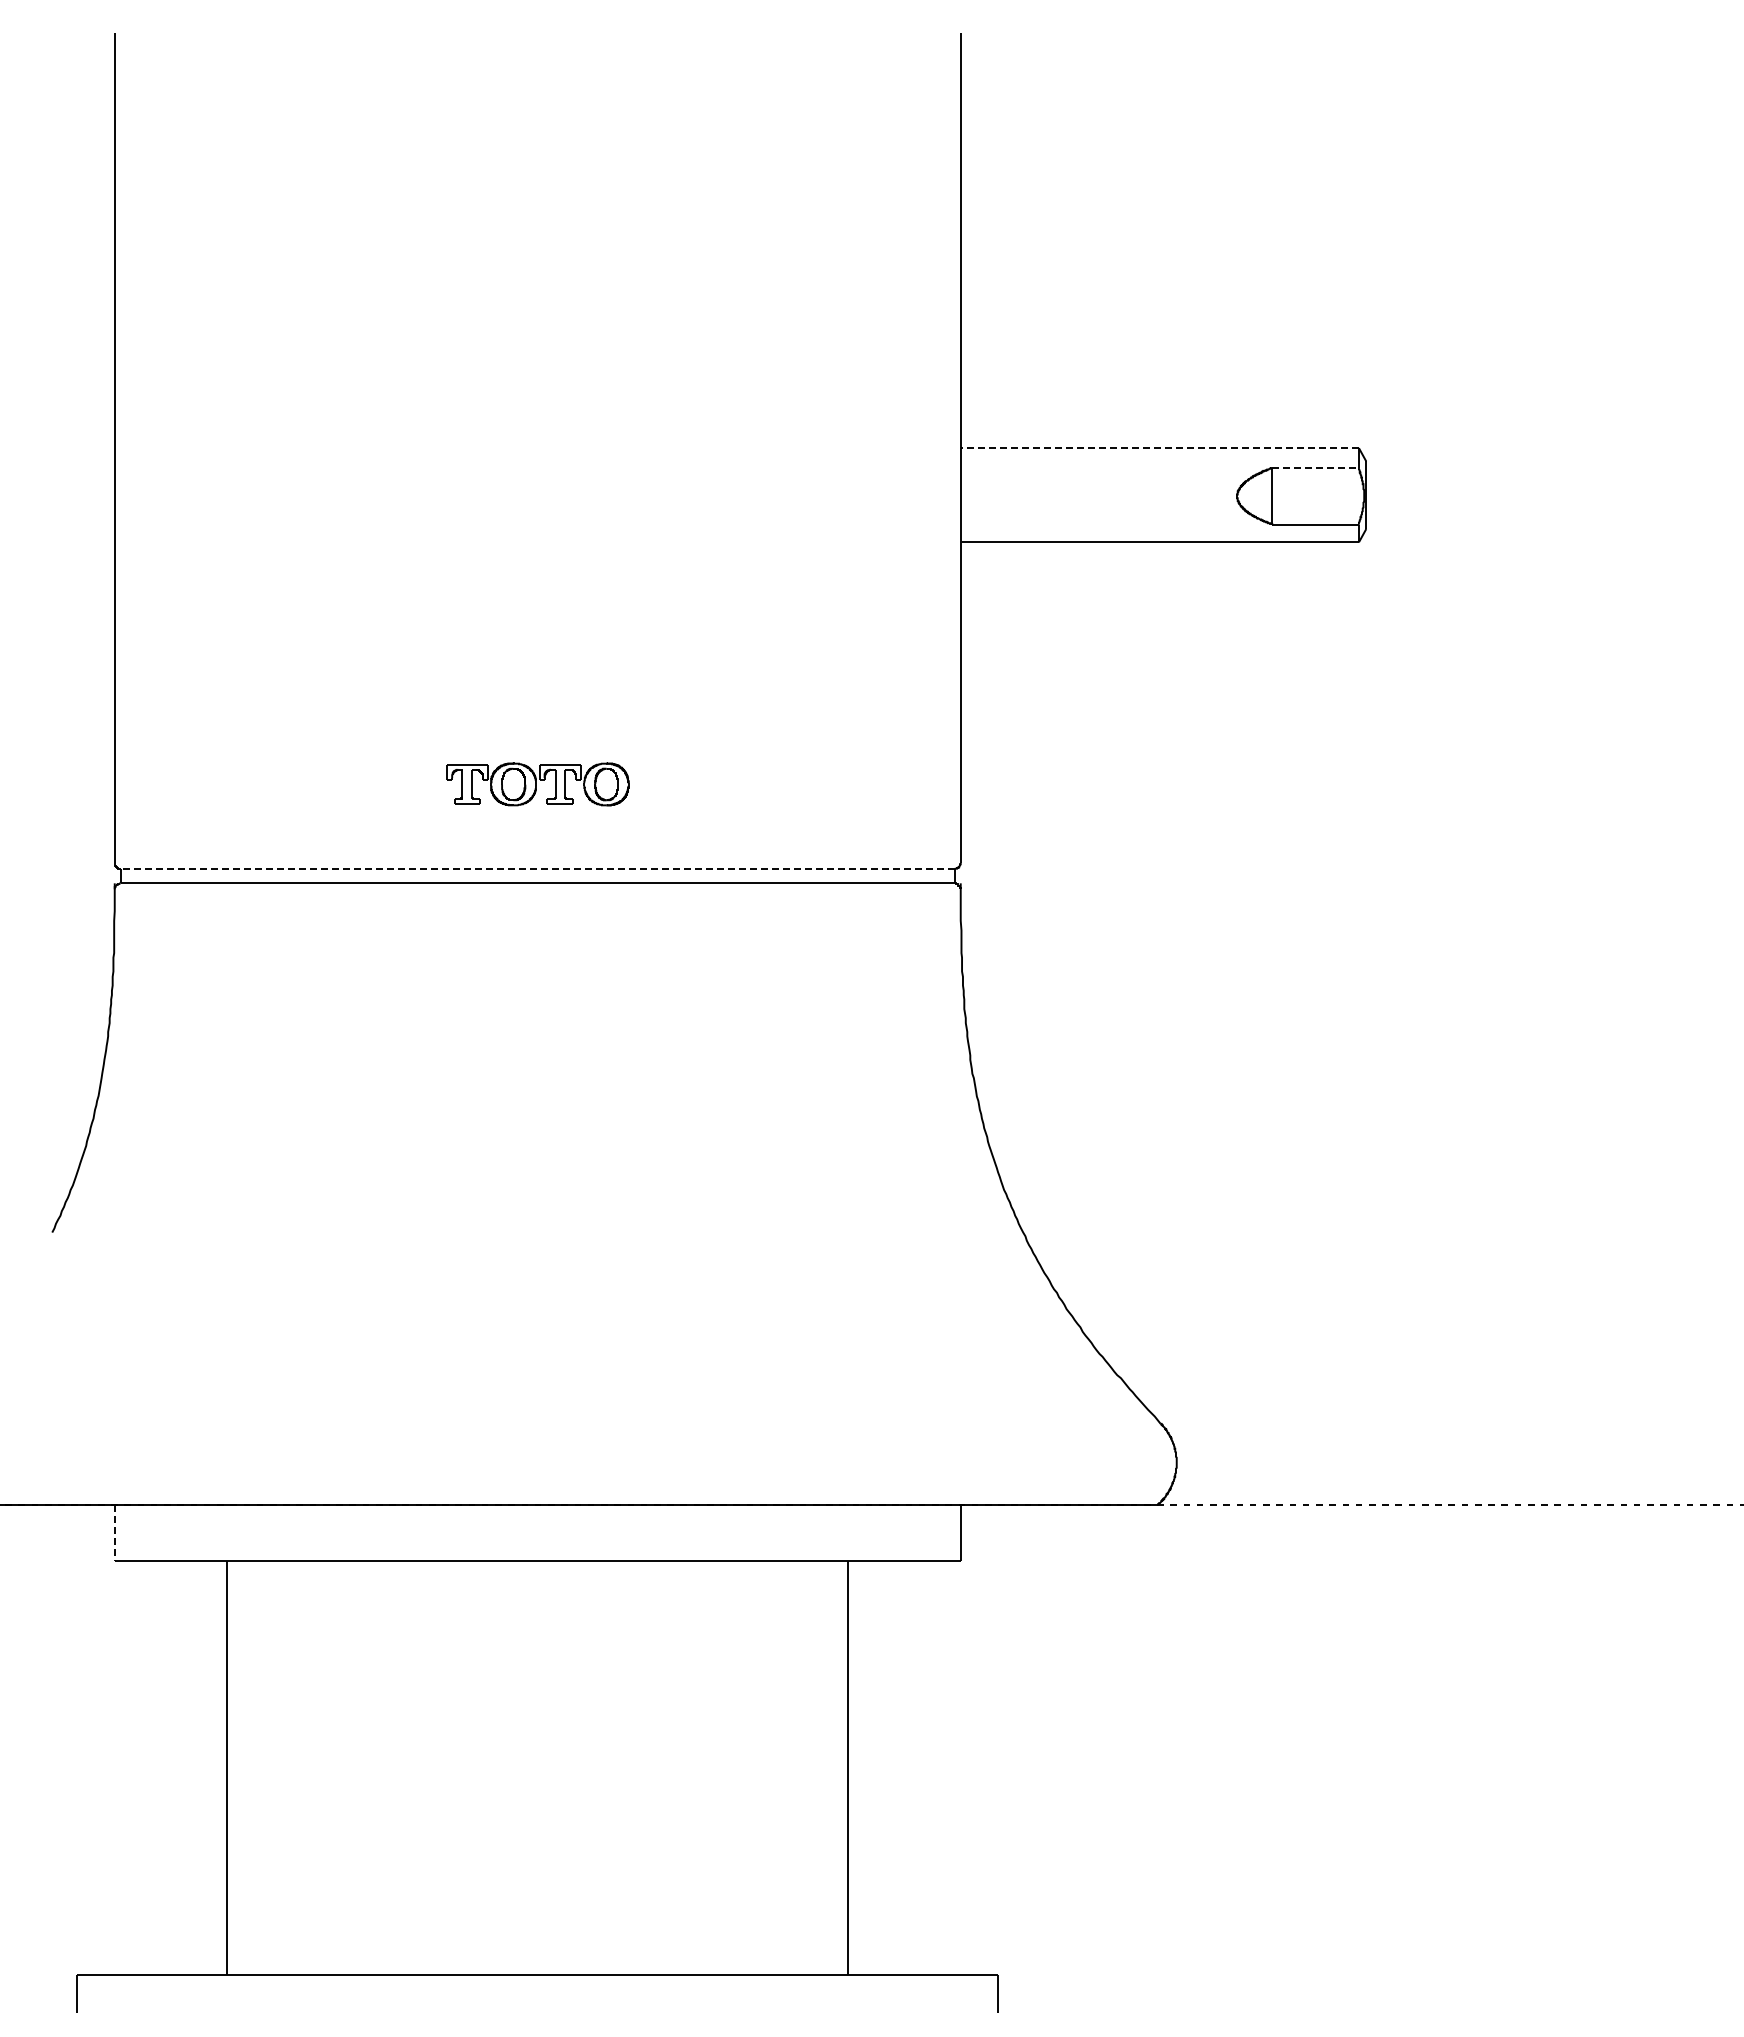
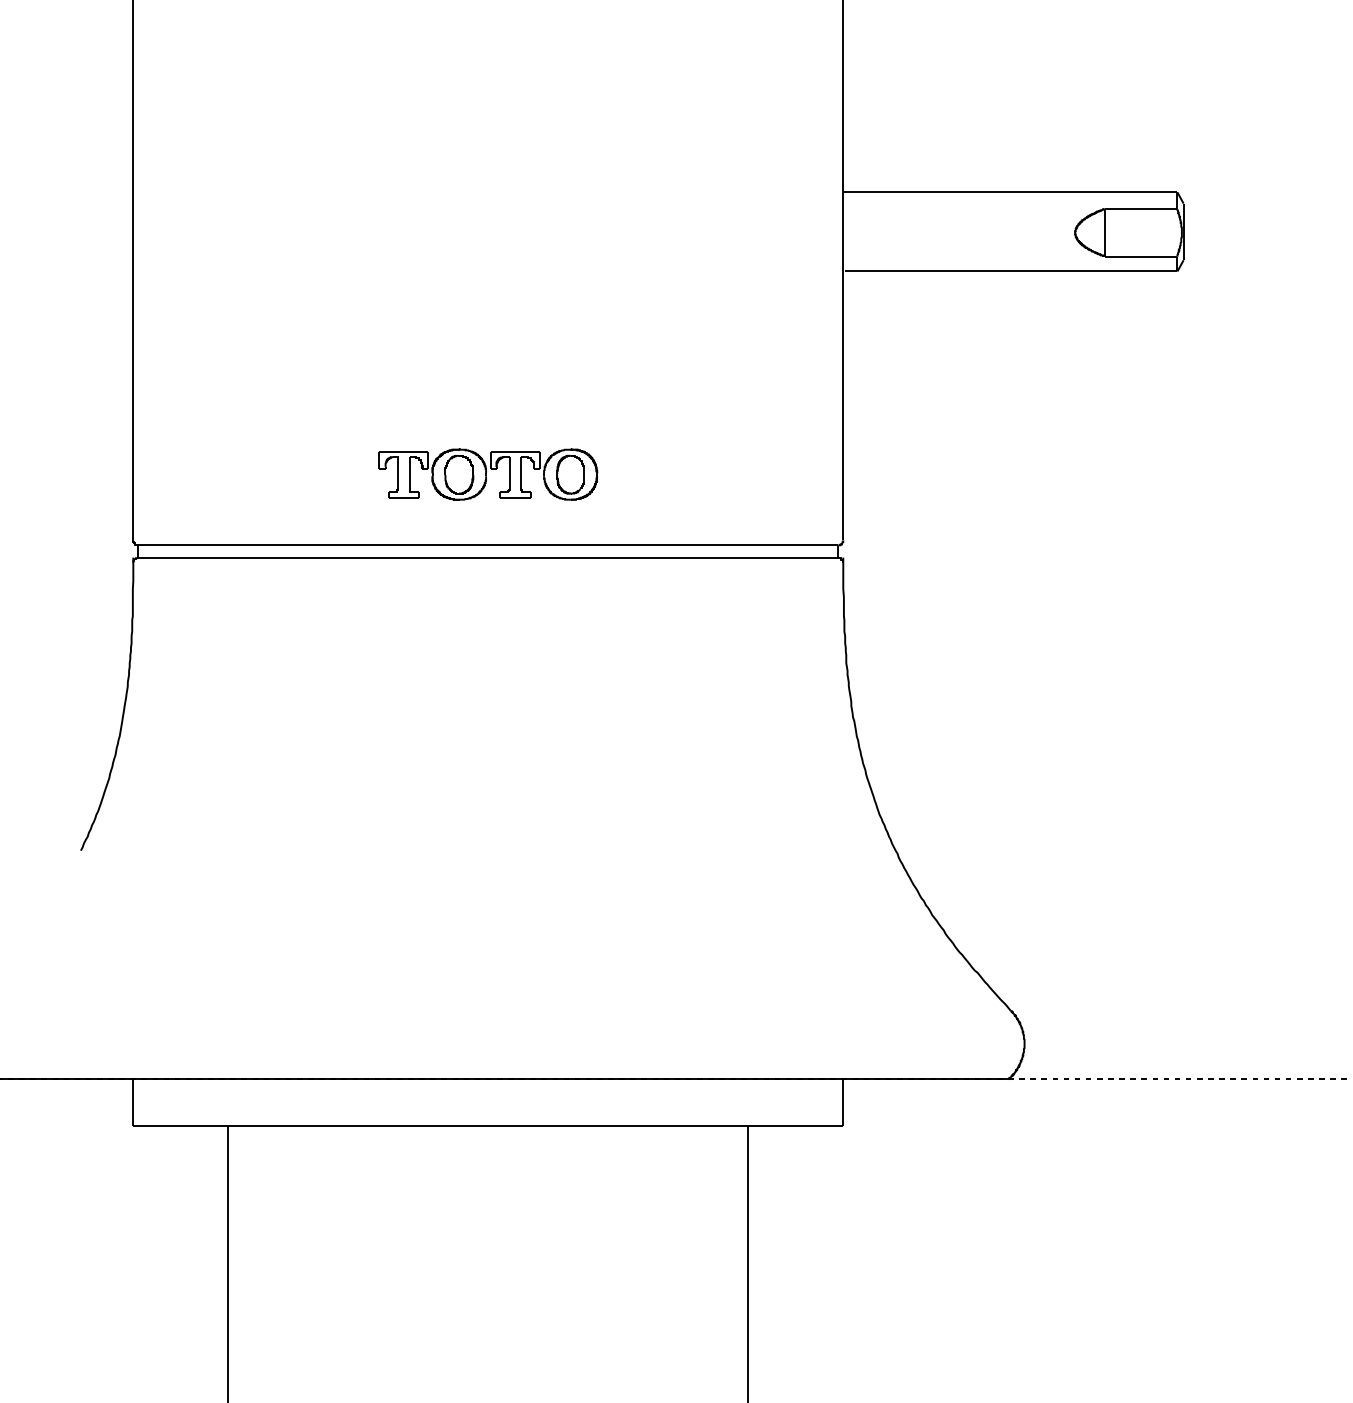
line: (1159, 448) -> (1010, 192), dashed -> solid
line: (1316, 468) -> (1141, 209), dashed -> solid
part: (537, 784) -> (488, 474), size x1.43
line: (537, 868) -> (488, 545), dashed -> solid
line: (114, 1533) -> (133, 1103), dashed -> solid

